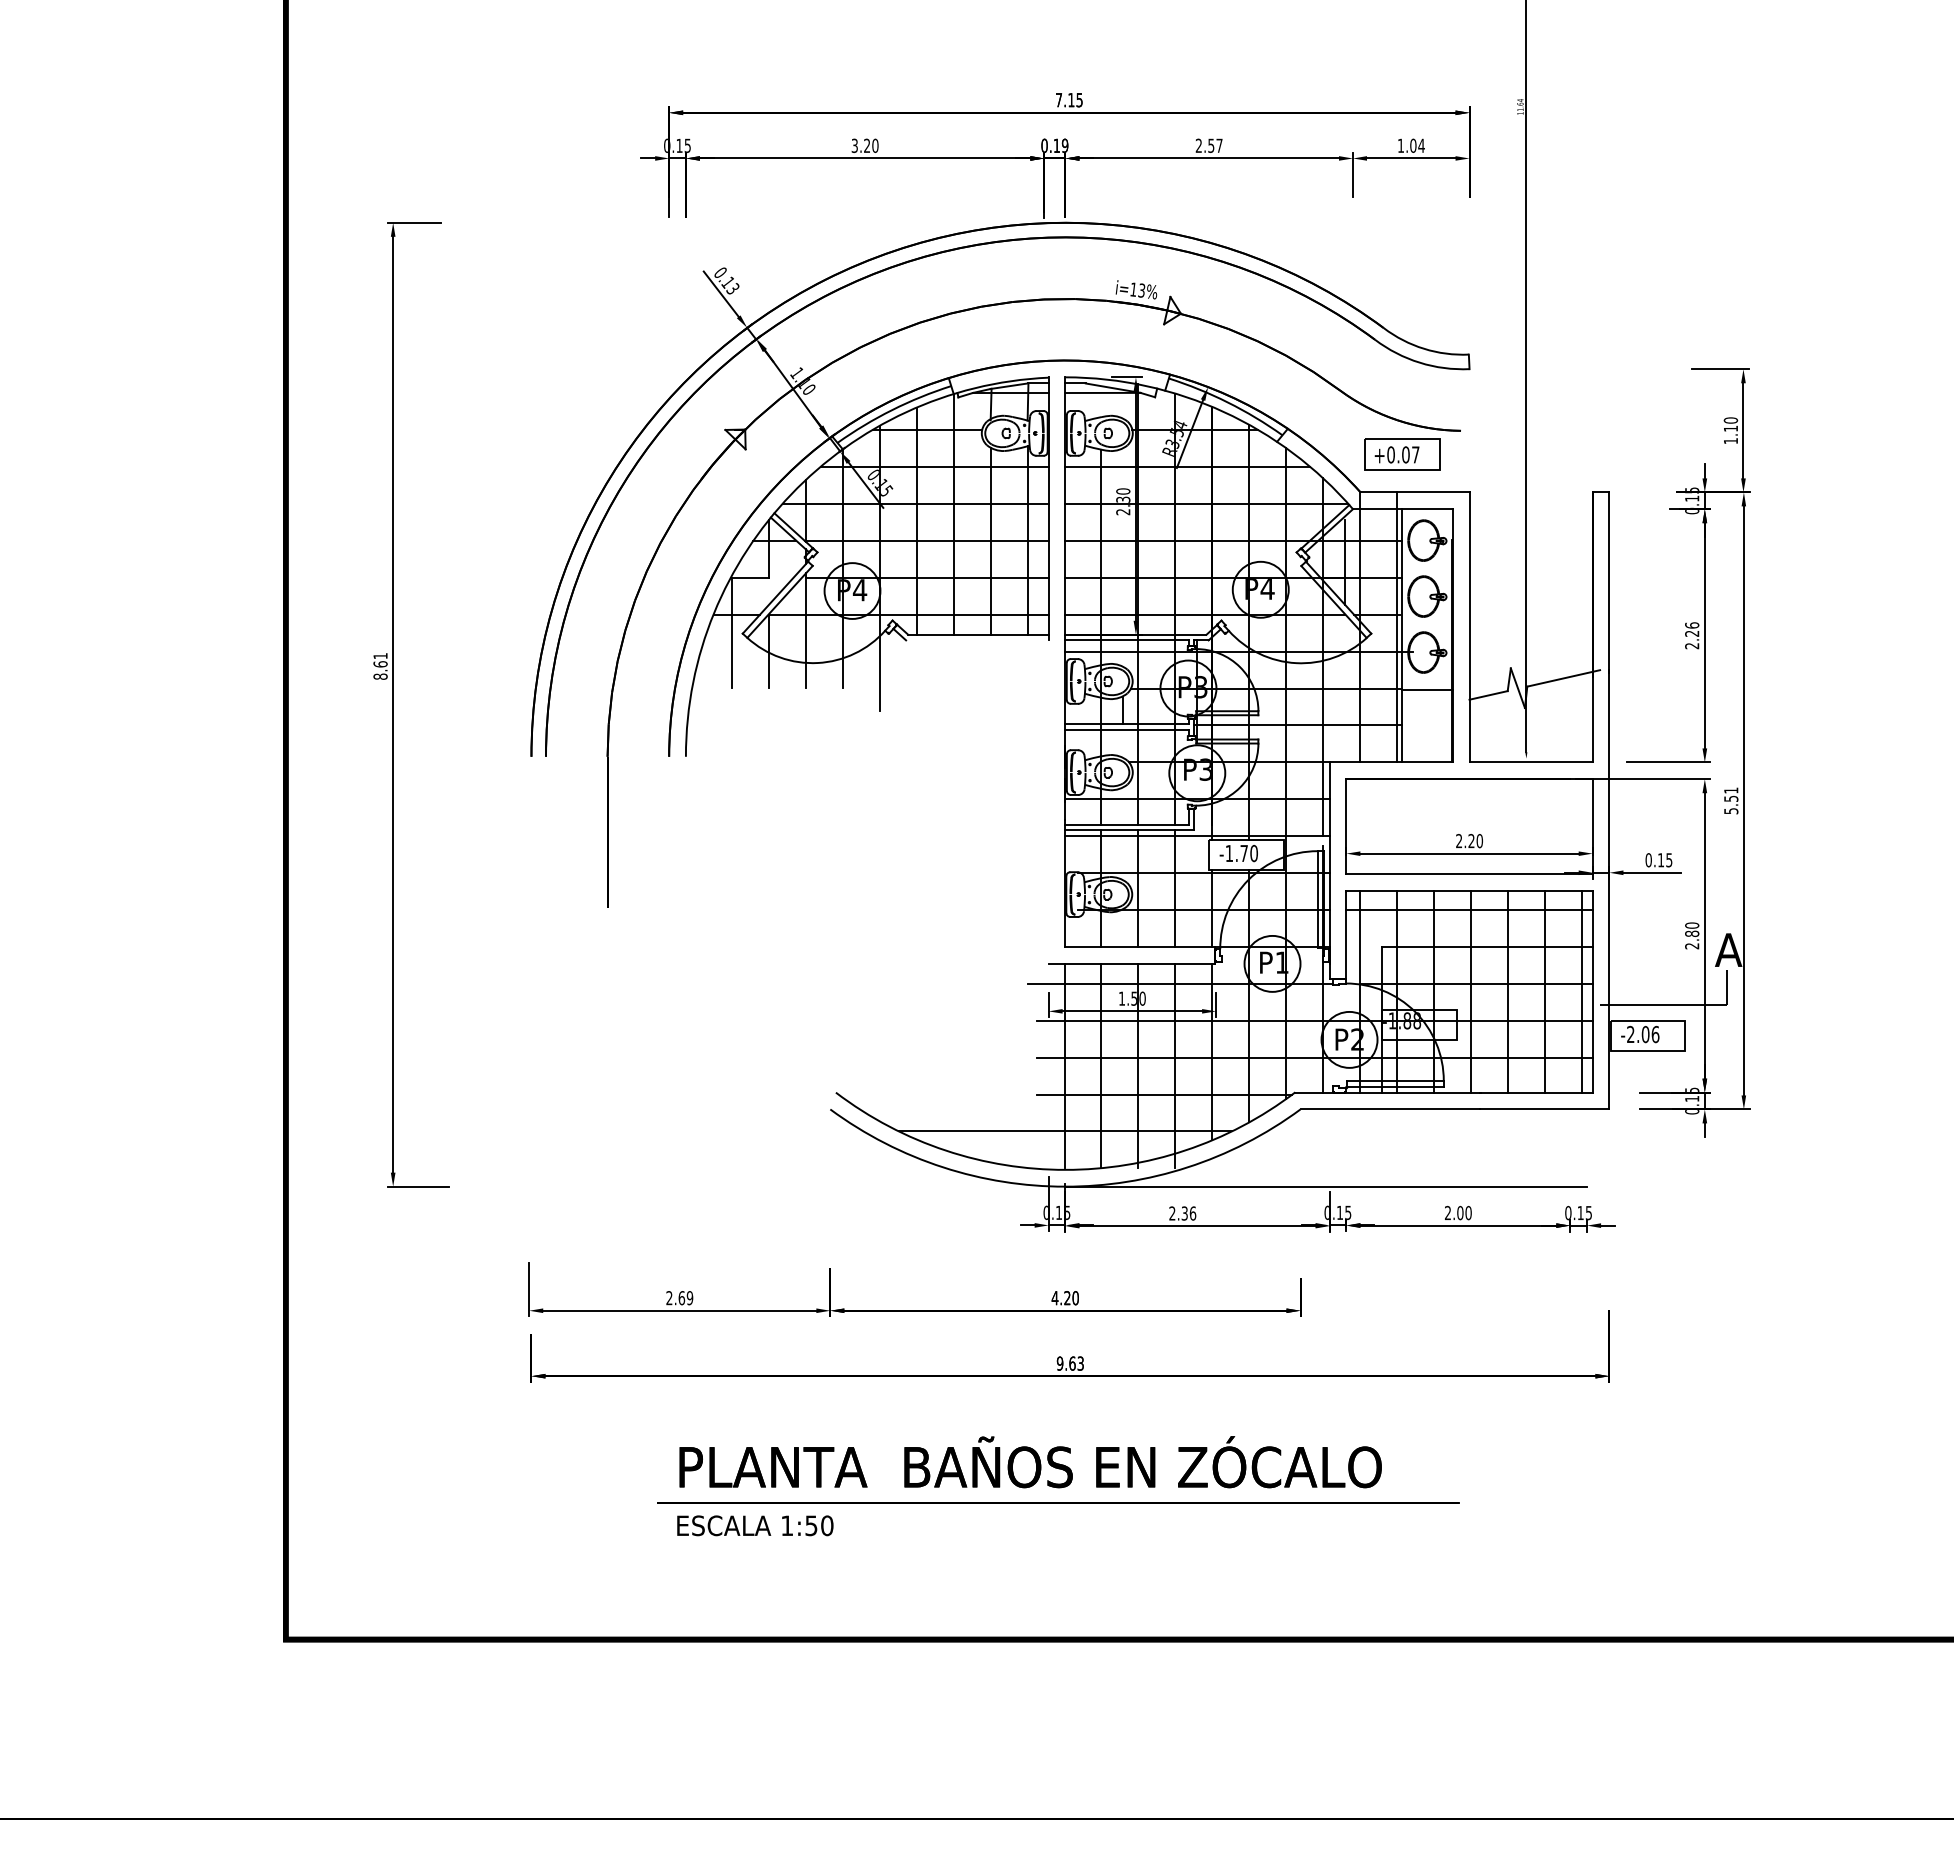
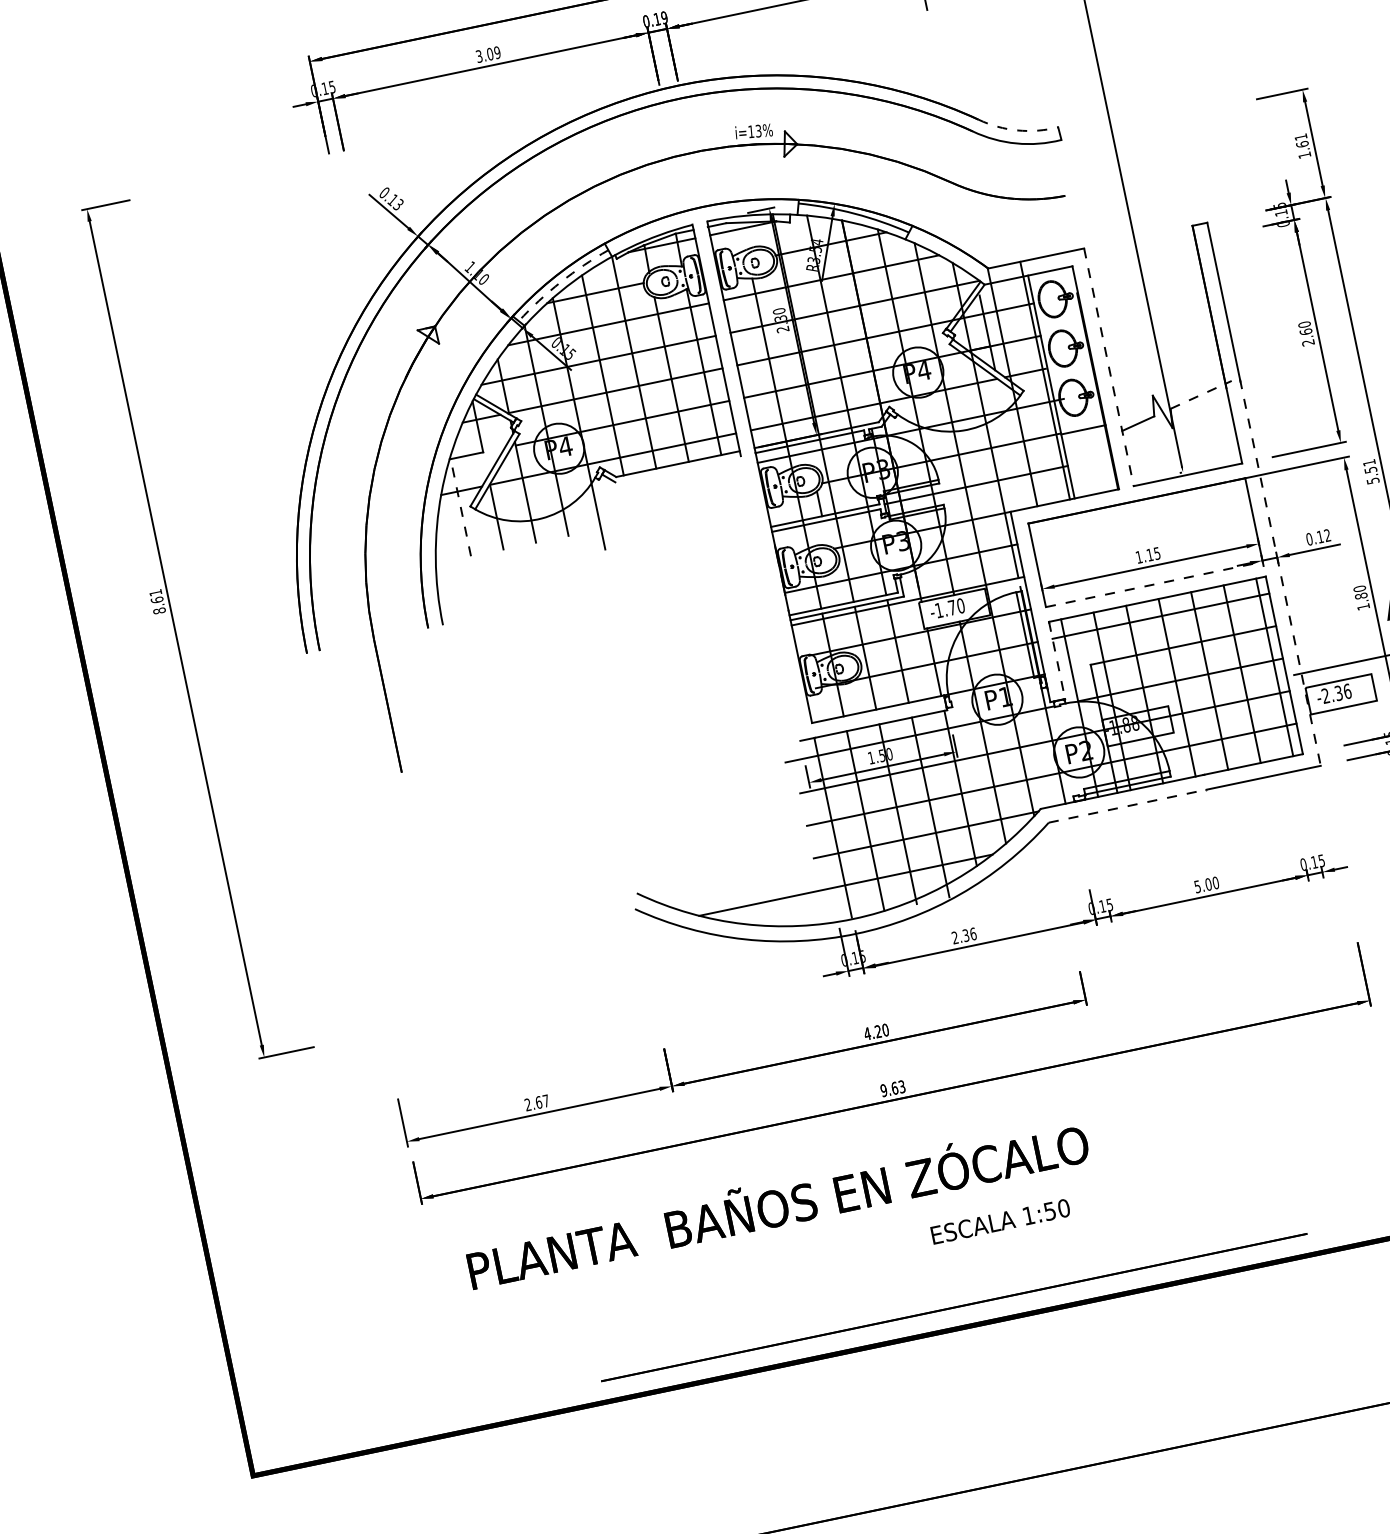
text: (871, 145) -> (493, 53), 3.20 -> 3.09
arc: (1424, 348) -> (1018, 130), solid -> dashed
arc: (892, 410) -> (561, 282), solid -> dashed
text: (1730, 424) -> (1301, 140), 1.10 -> 1.61
part: (1402, 454) -> (1018, 227), removed
line: (1469, 627) -> (1108, 367), solid -> dashed
text: (1692, 629) -> (1305, 328), 2.26 -> 2.60
line: (732, 632) -> (461, 507), solid -> dashed
line: (1564, 678) -> (1201, 394), solid -> dashed
text: (1469, 840) -> (1148, 554), 2.20 -> 1.15
text: (1669, 860) -> (1327, 535), 0.15 -> 0.12
line: (1470, 874) -> (1155, 584), solid -> dashed
line: (1609, 889) -> (1280, 572), solid -> dashed
line: (1346, 934) -> (1057, 660), solid -> dashed
text: (1691, 946) -> (1363, 607), 2.80 -> 1.80
text: (1645, 1034) -> (1338, 693), -2.06 -> -2.36
line: (1390, 1109) -> (1128, 806), solid -> dashed
line: (1326, 1186) -> (1085, 885), removed
text: (1447, 1212) -> (1197, 886), 2.00 -> 5.00
text: (689, 1298) -> (545, 1101), 2.69 -> 2.67
text: (1030, 1462) -> (777, 1203), moved
line: (1058, 1502) -> (954, 1307), moved
text: (755, 1525) -> (1000, 1221), moved

